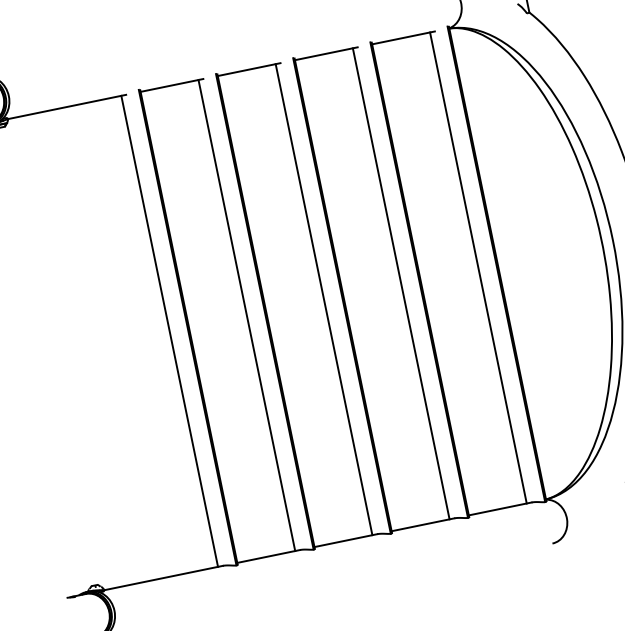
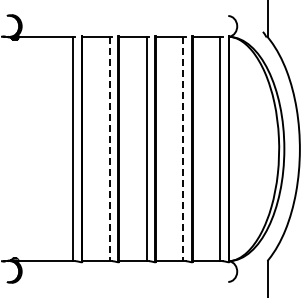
line: (401, 284) -> (183, 149), solid -> dashed
line: (246, 316) -> (109, 149), solid -> dashed

